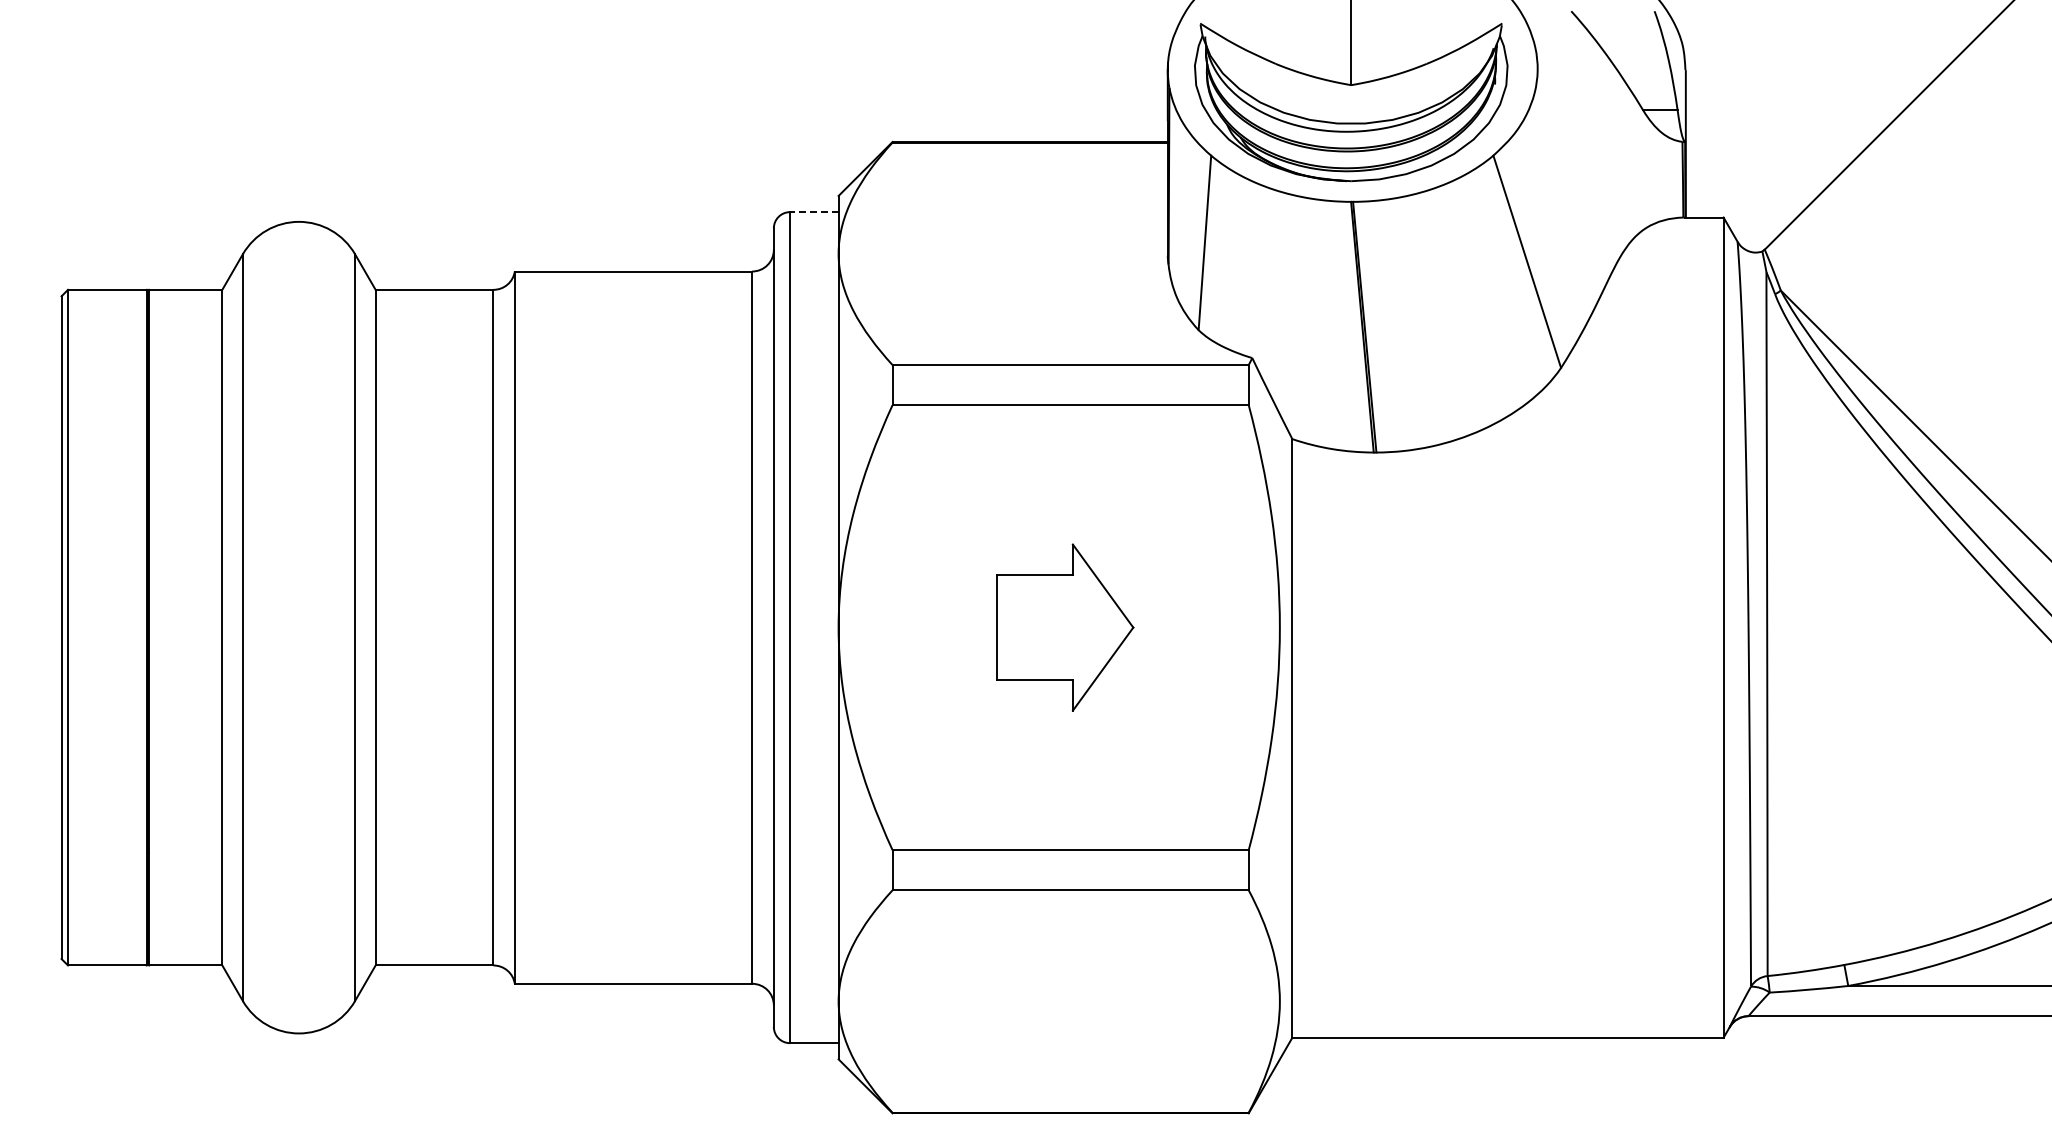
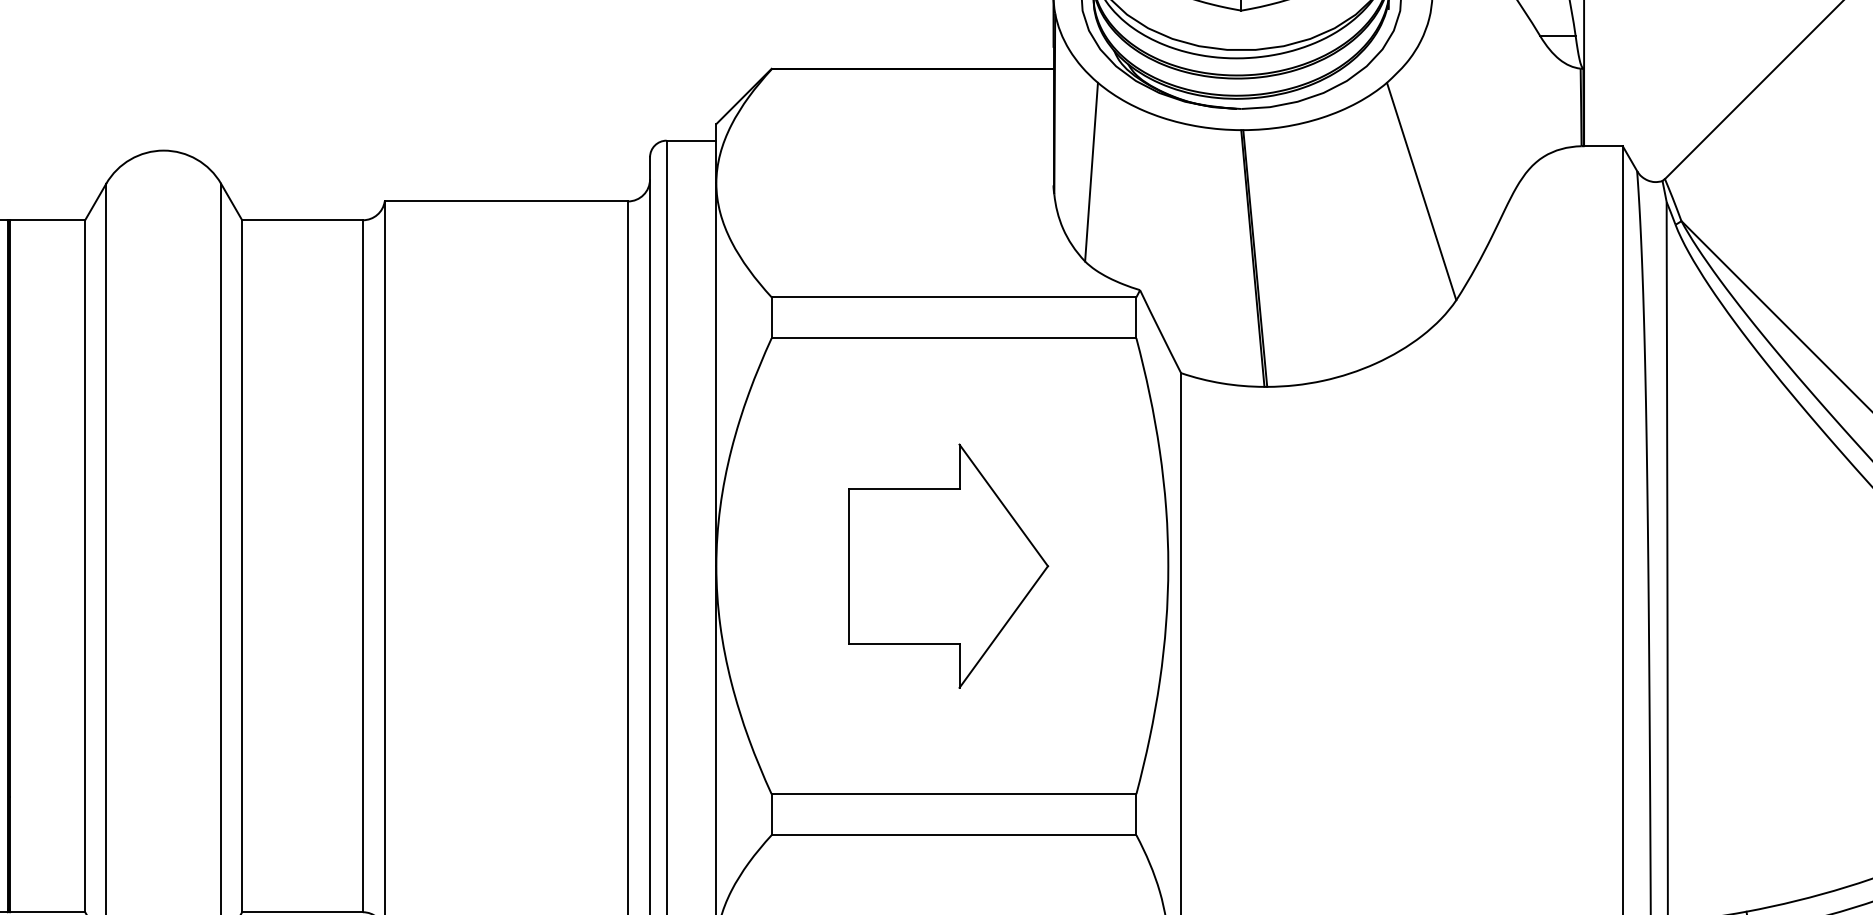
line: (813, 212) -> (690, 141), dashed -> solid
part: (1065, 627) -> (948, 566), size x1.43

